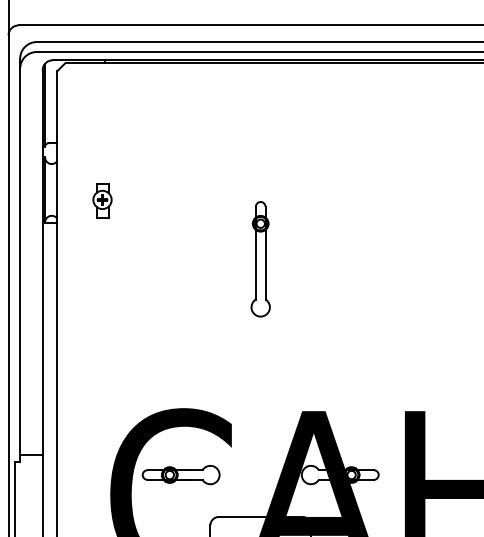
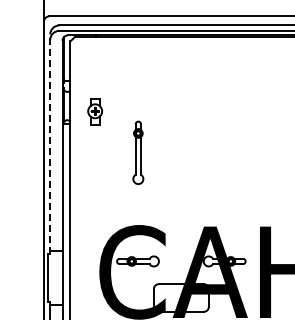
part: (101, 199) -> (94, 111), size x1.4
part: (260, 258) -> (138, 152), moved
line: (20, 260) -> (50, 144), solid -> dashed

